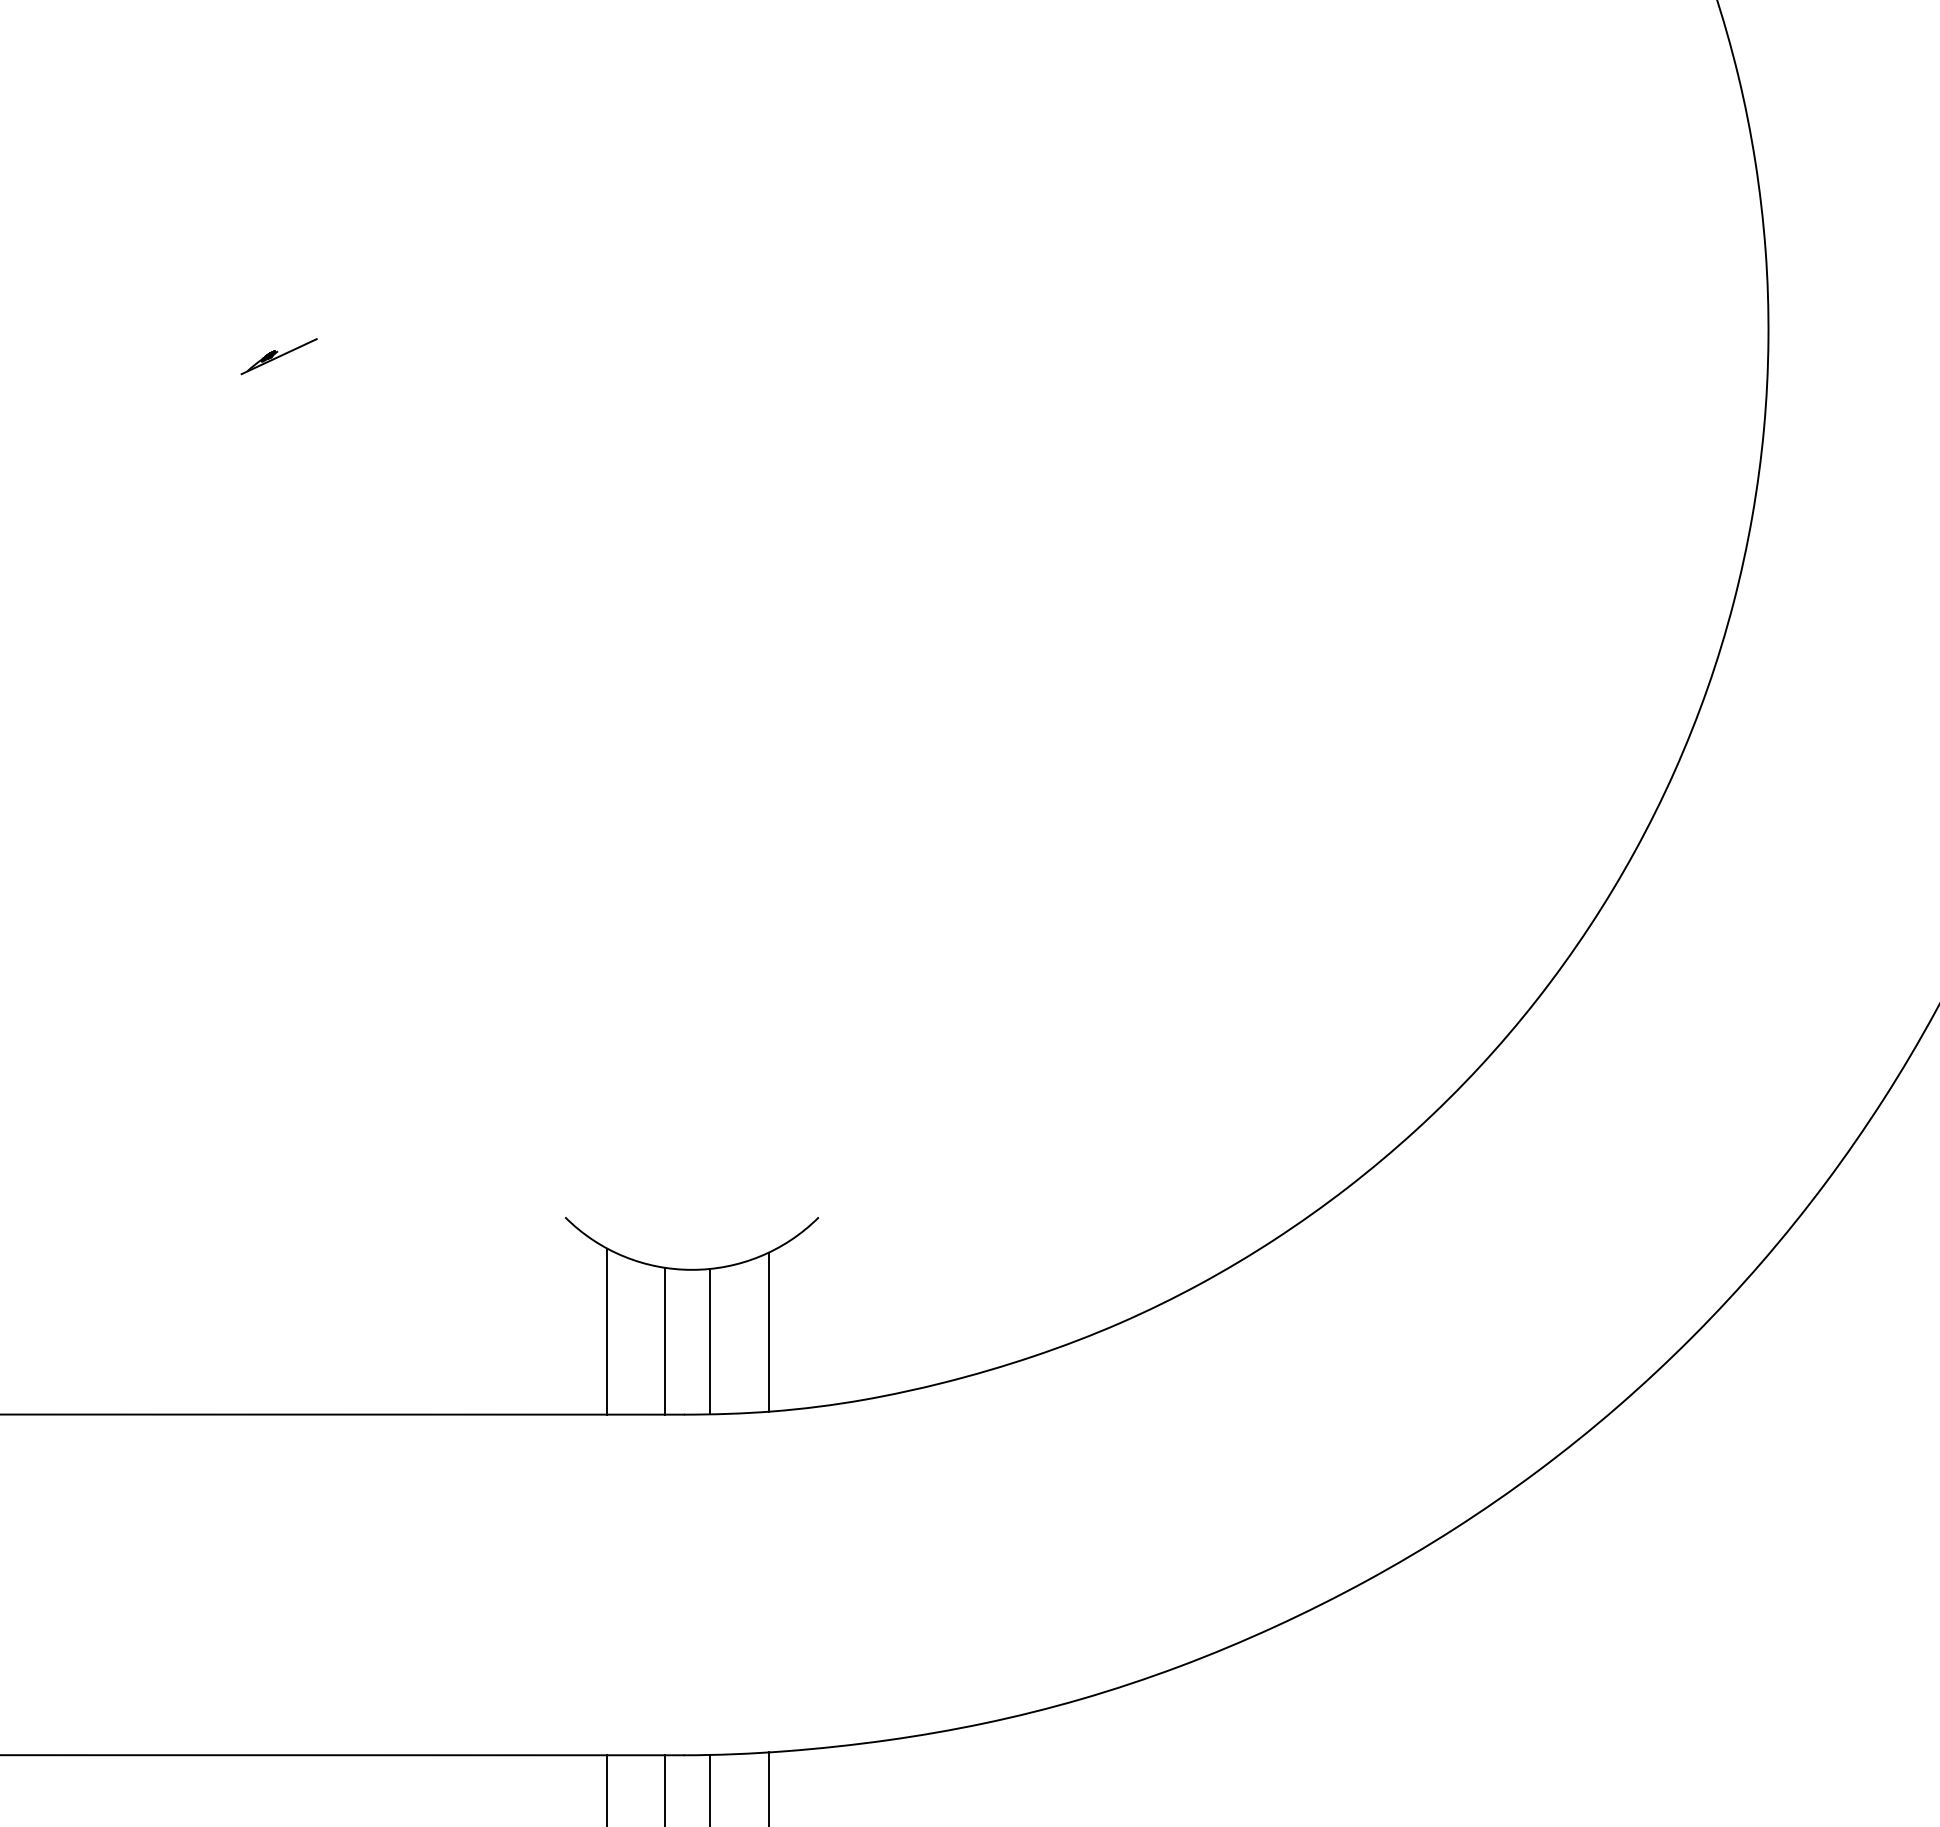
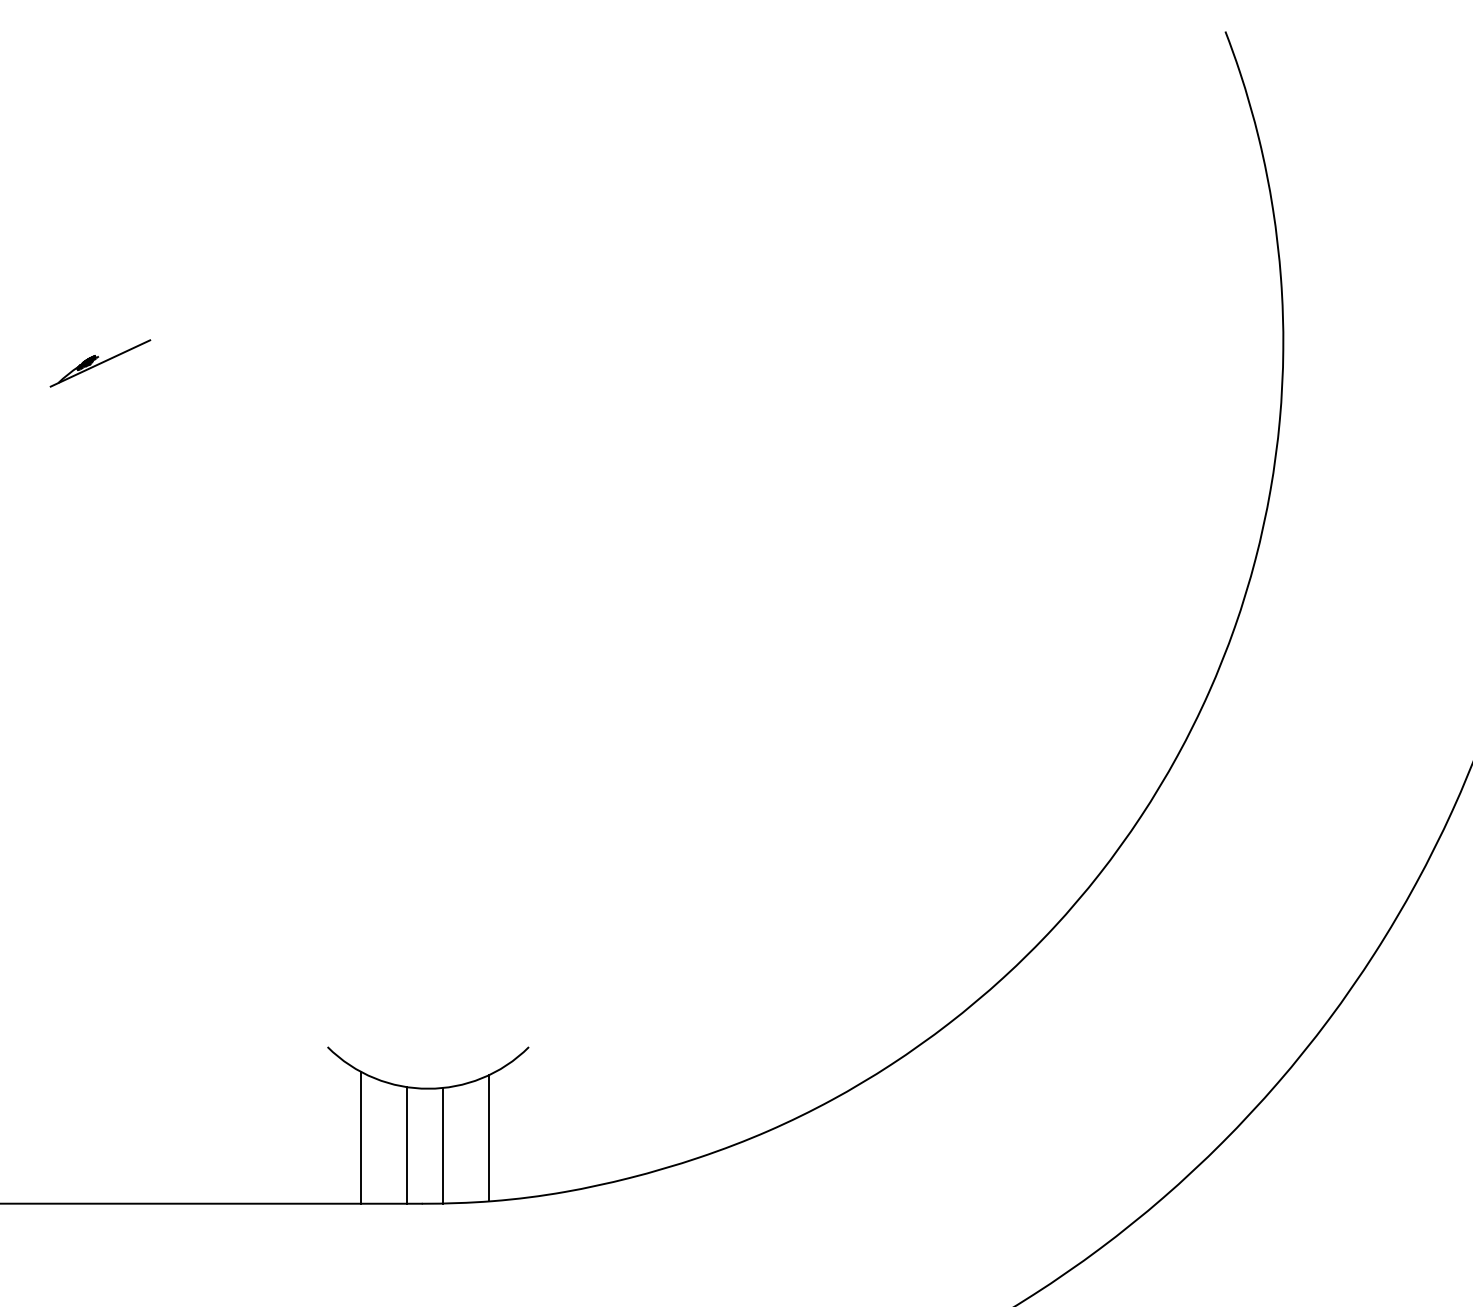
part: (278, 356) -> (99, 363), size x1.67

